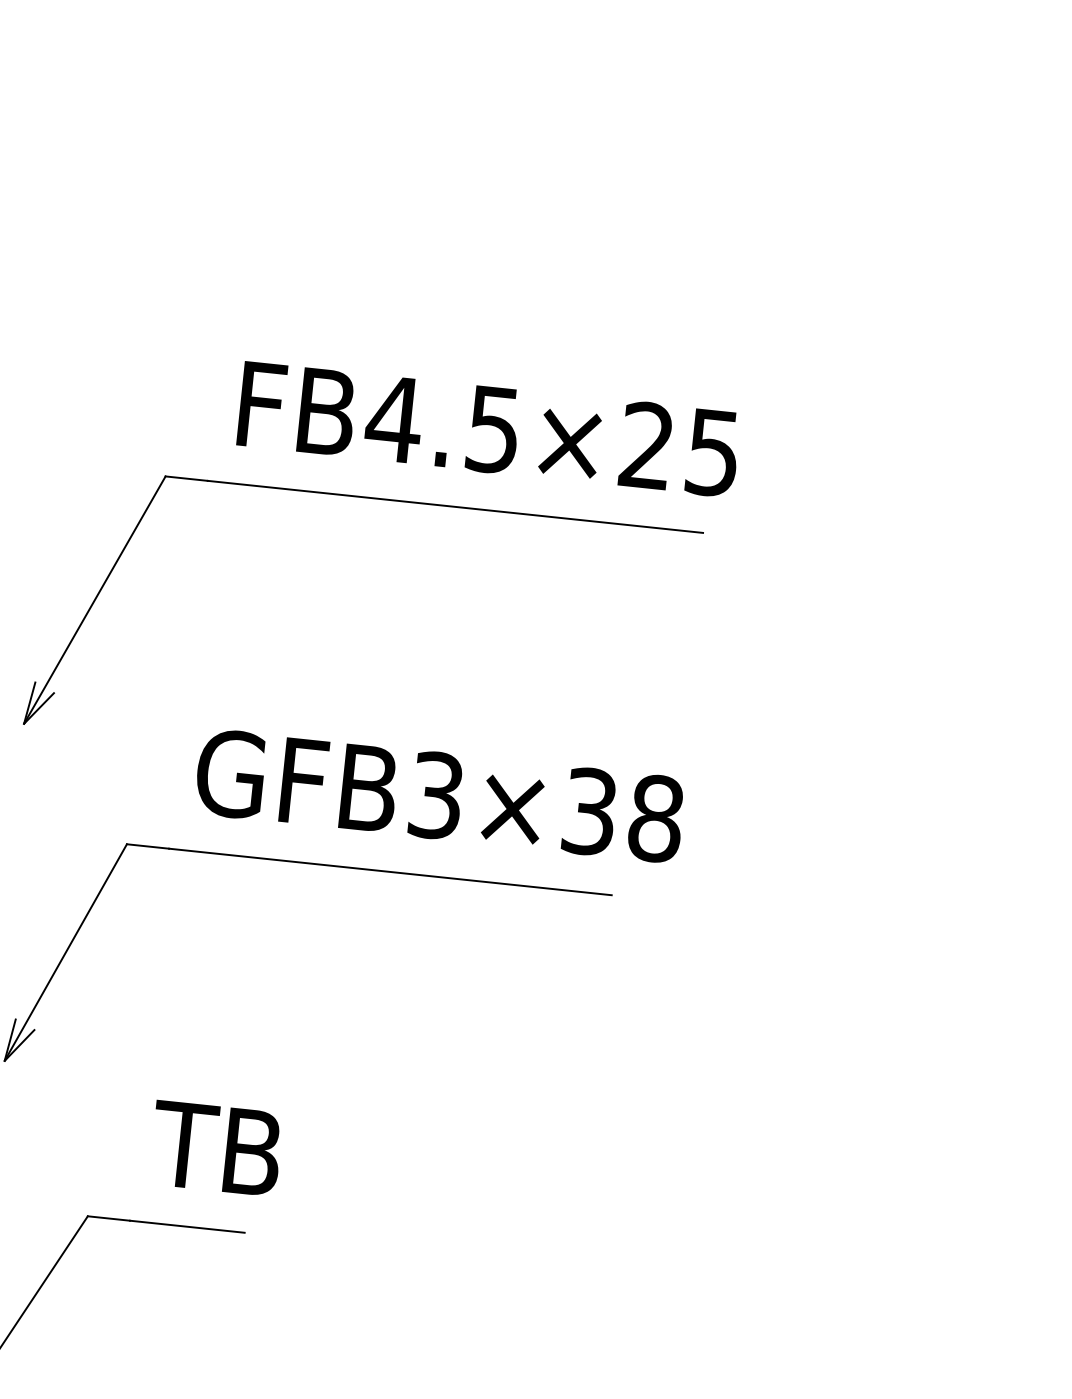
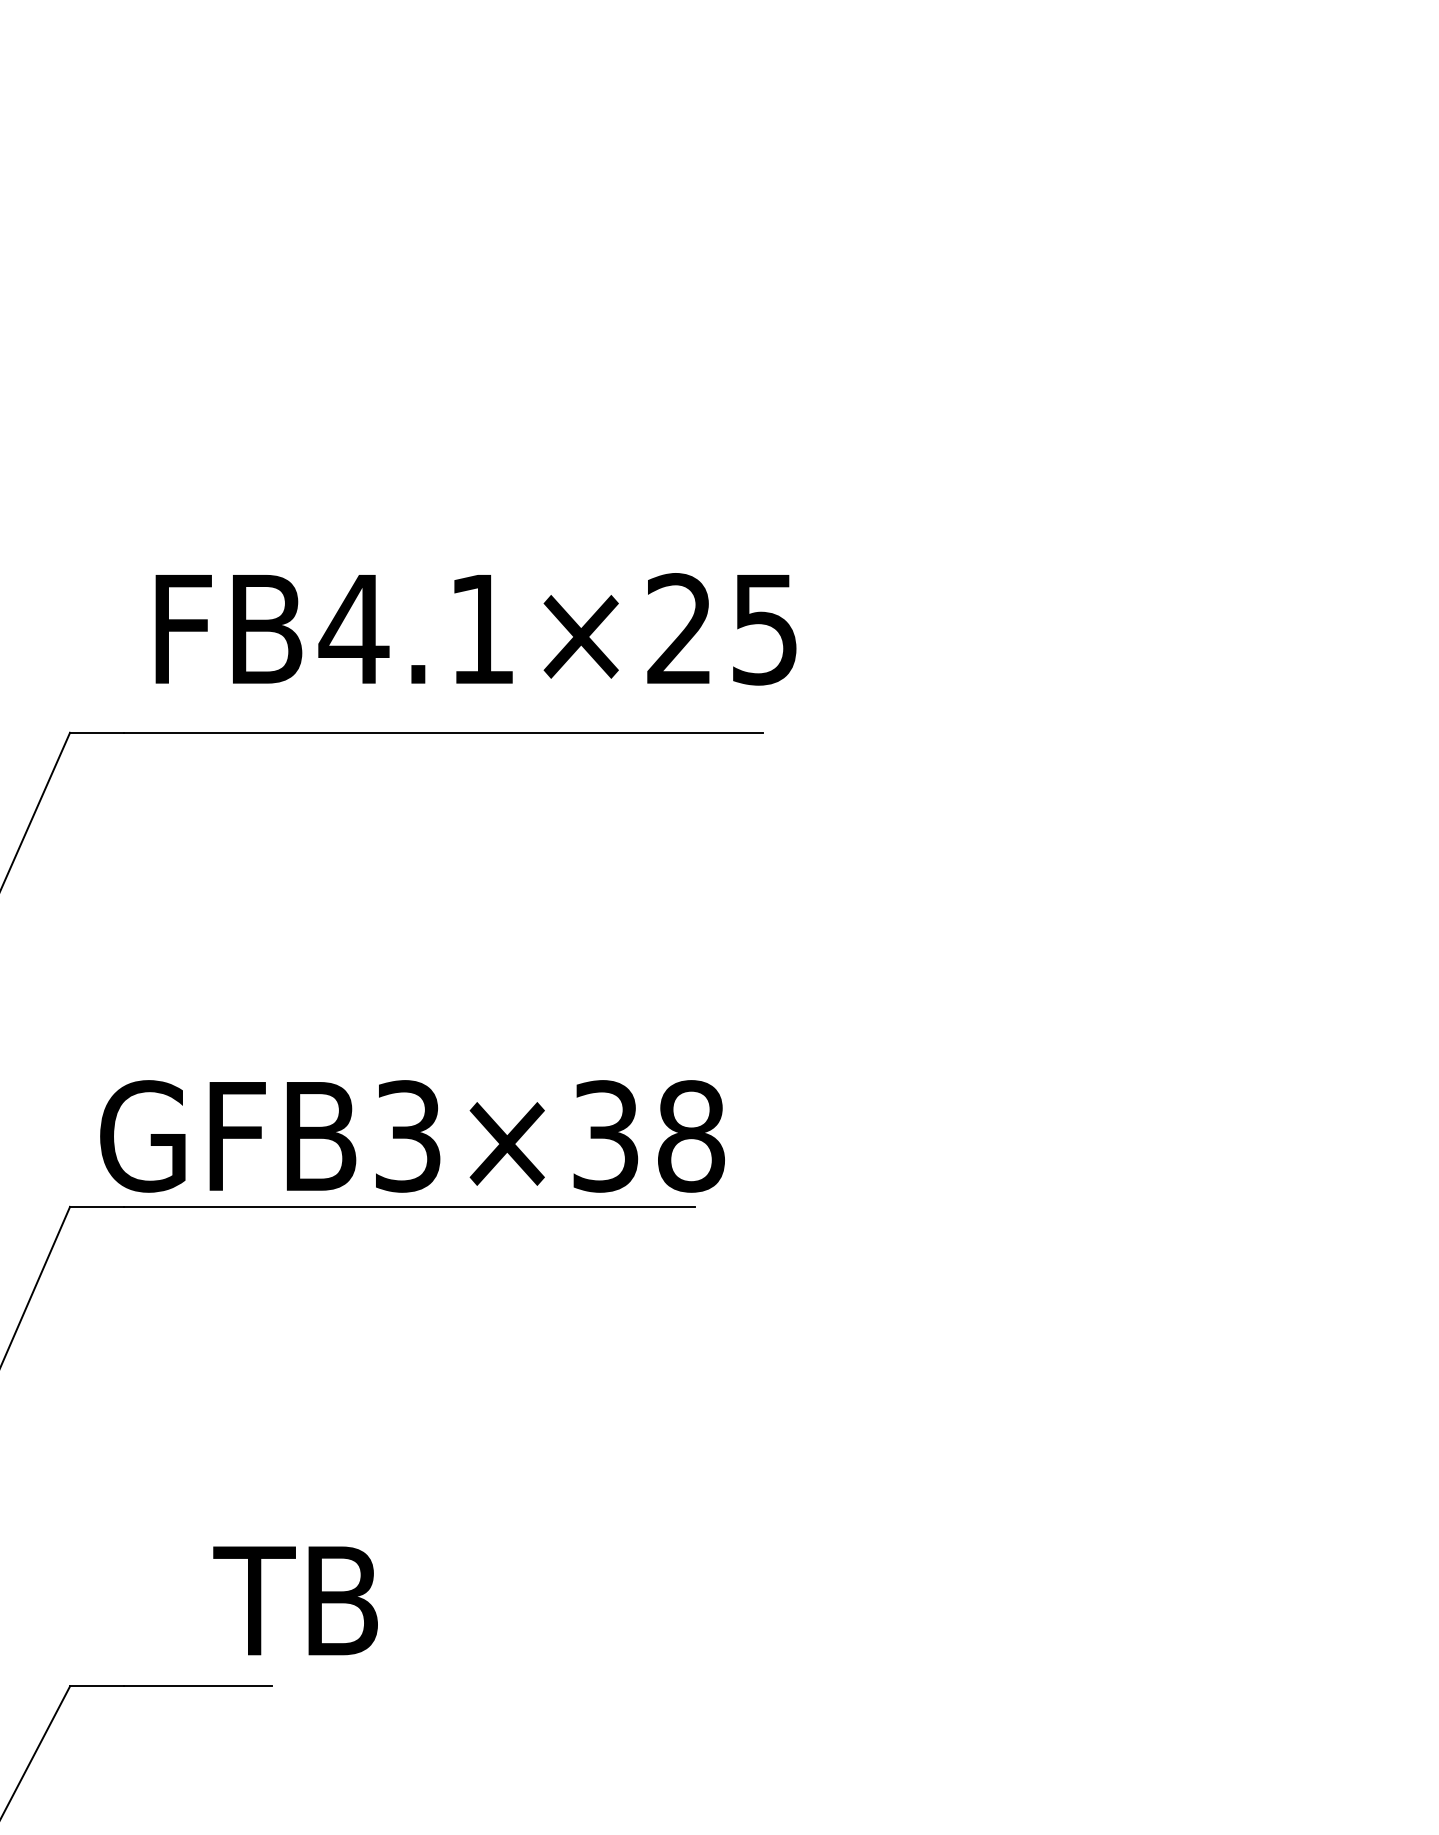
text: (493, 430) -> (481, 630), FB4.5×25 -> FB4.1×25
text: (439, 796) -> (412, 1136), moved
text: (216, 1148) -> (295, 1600), moved

